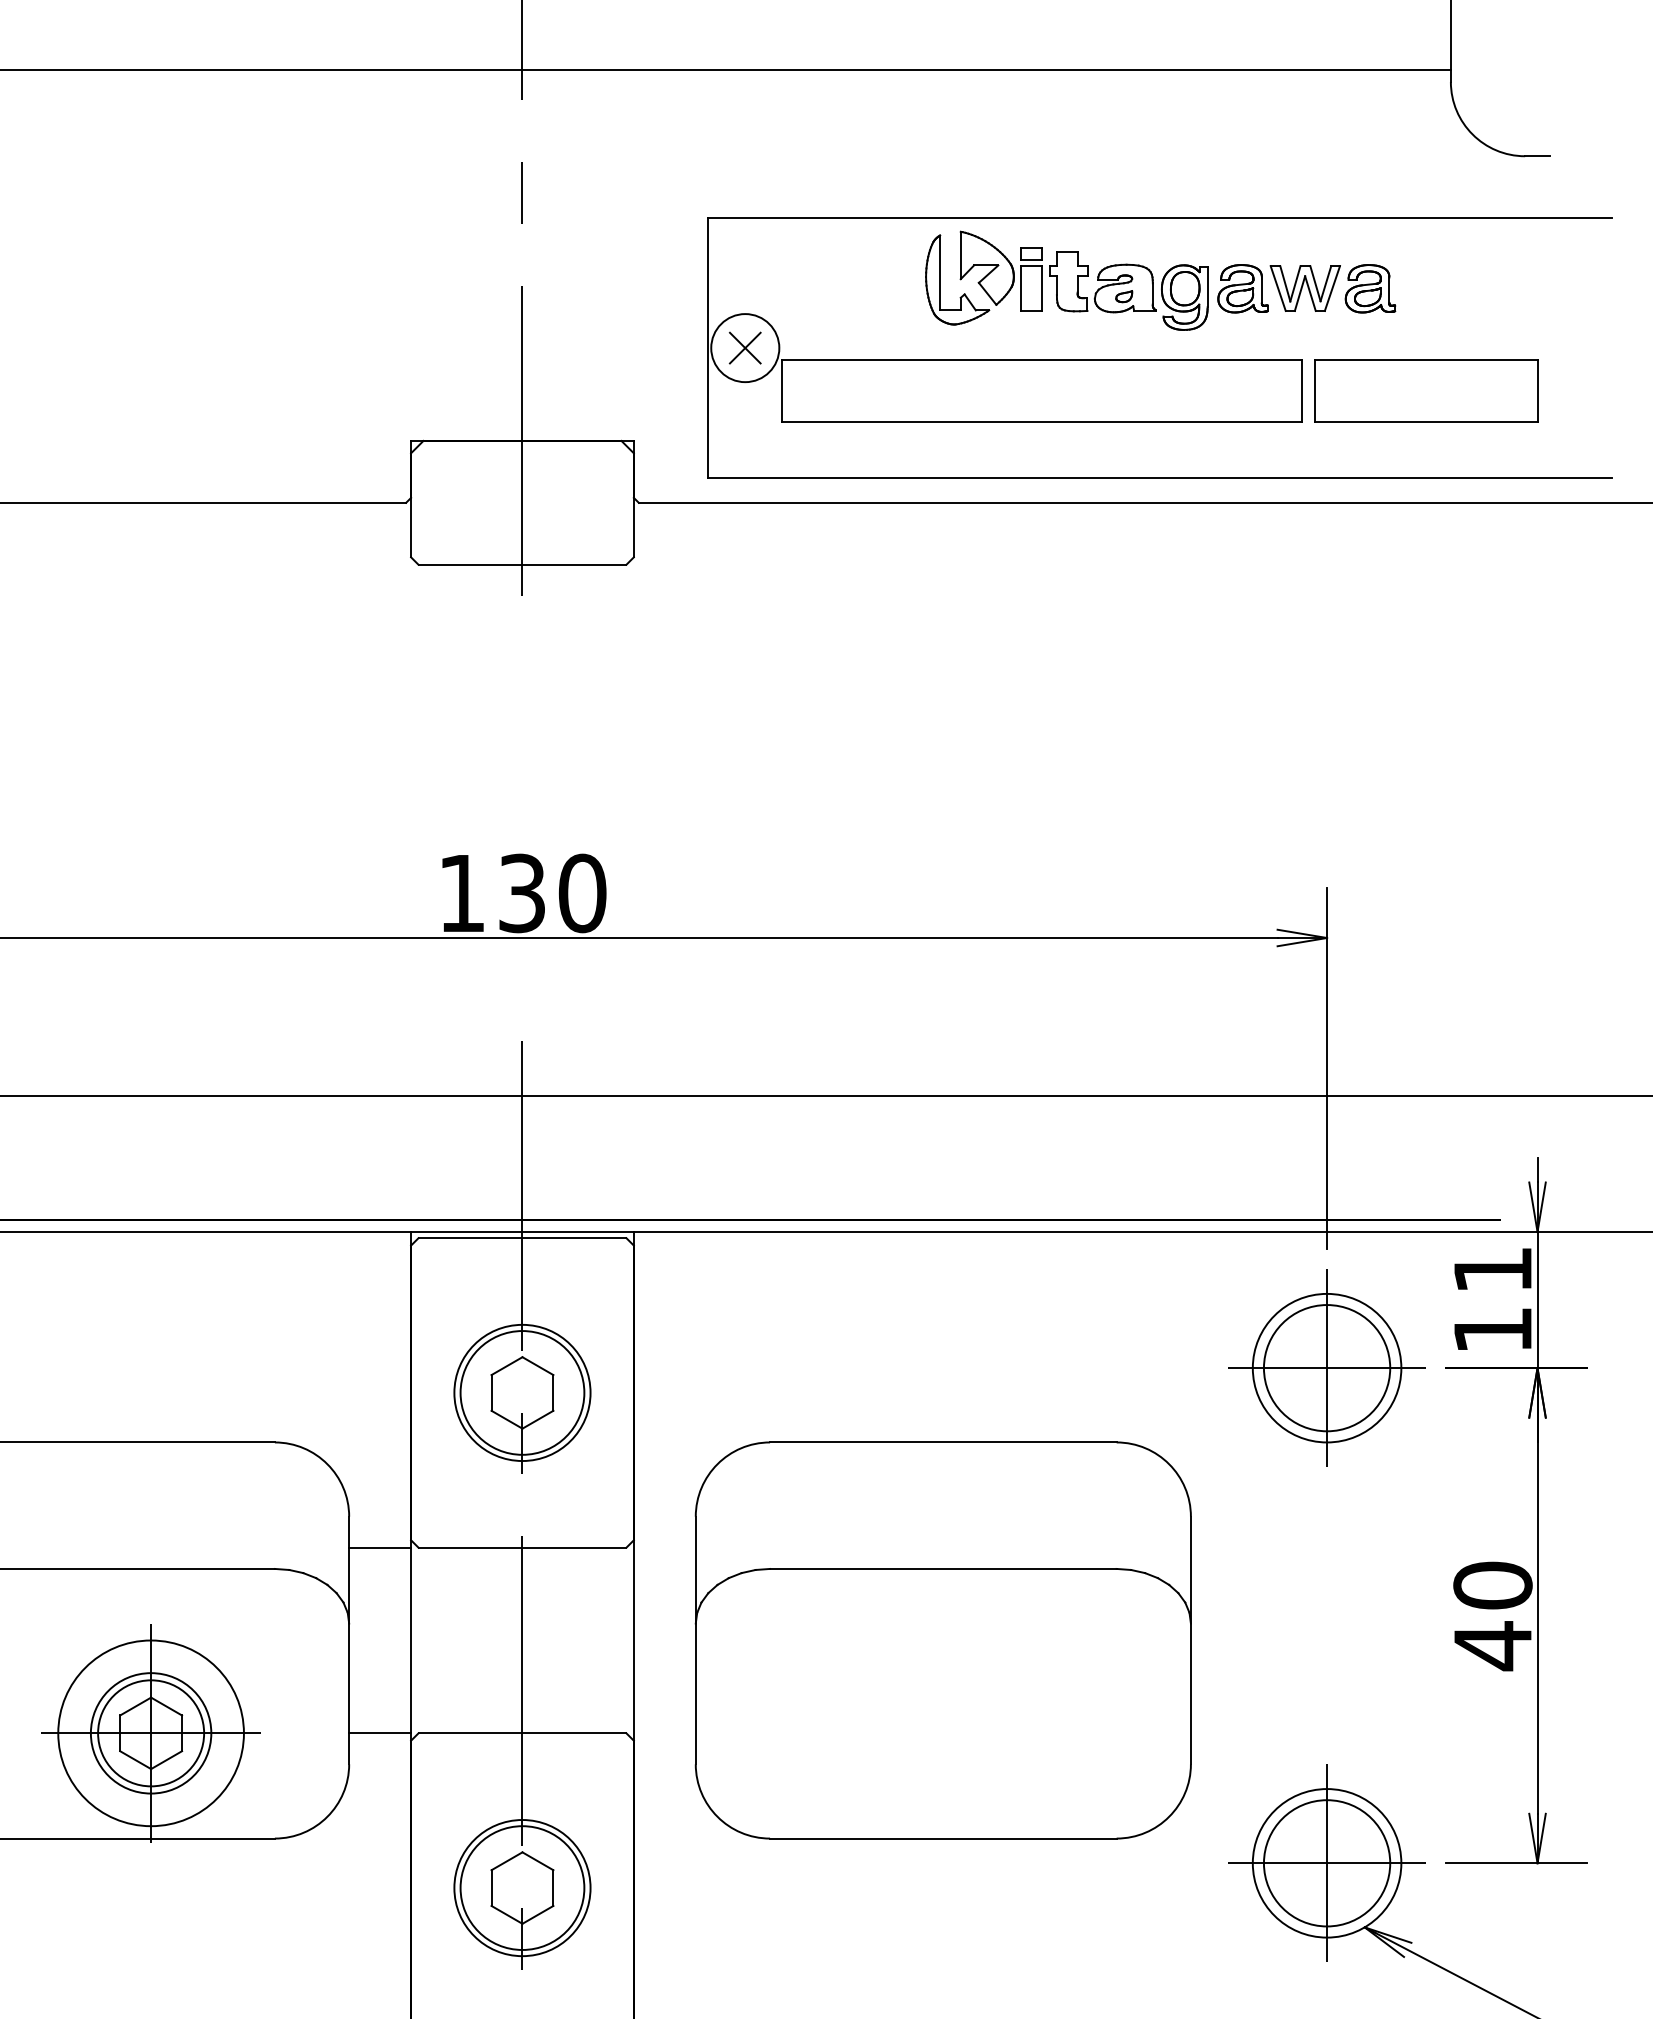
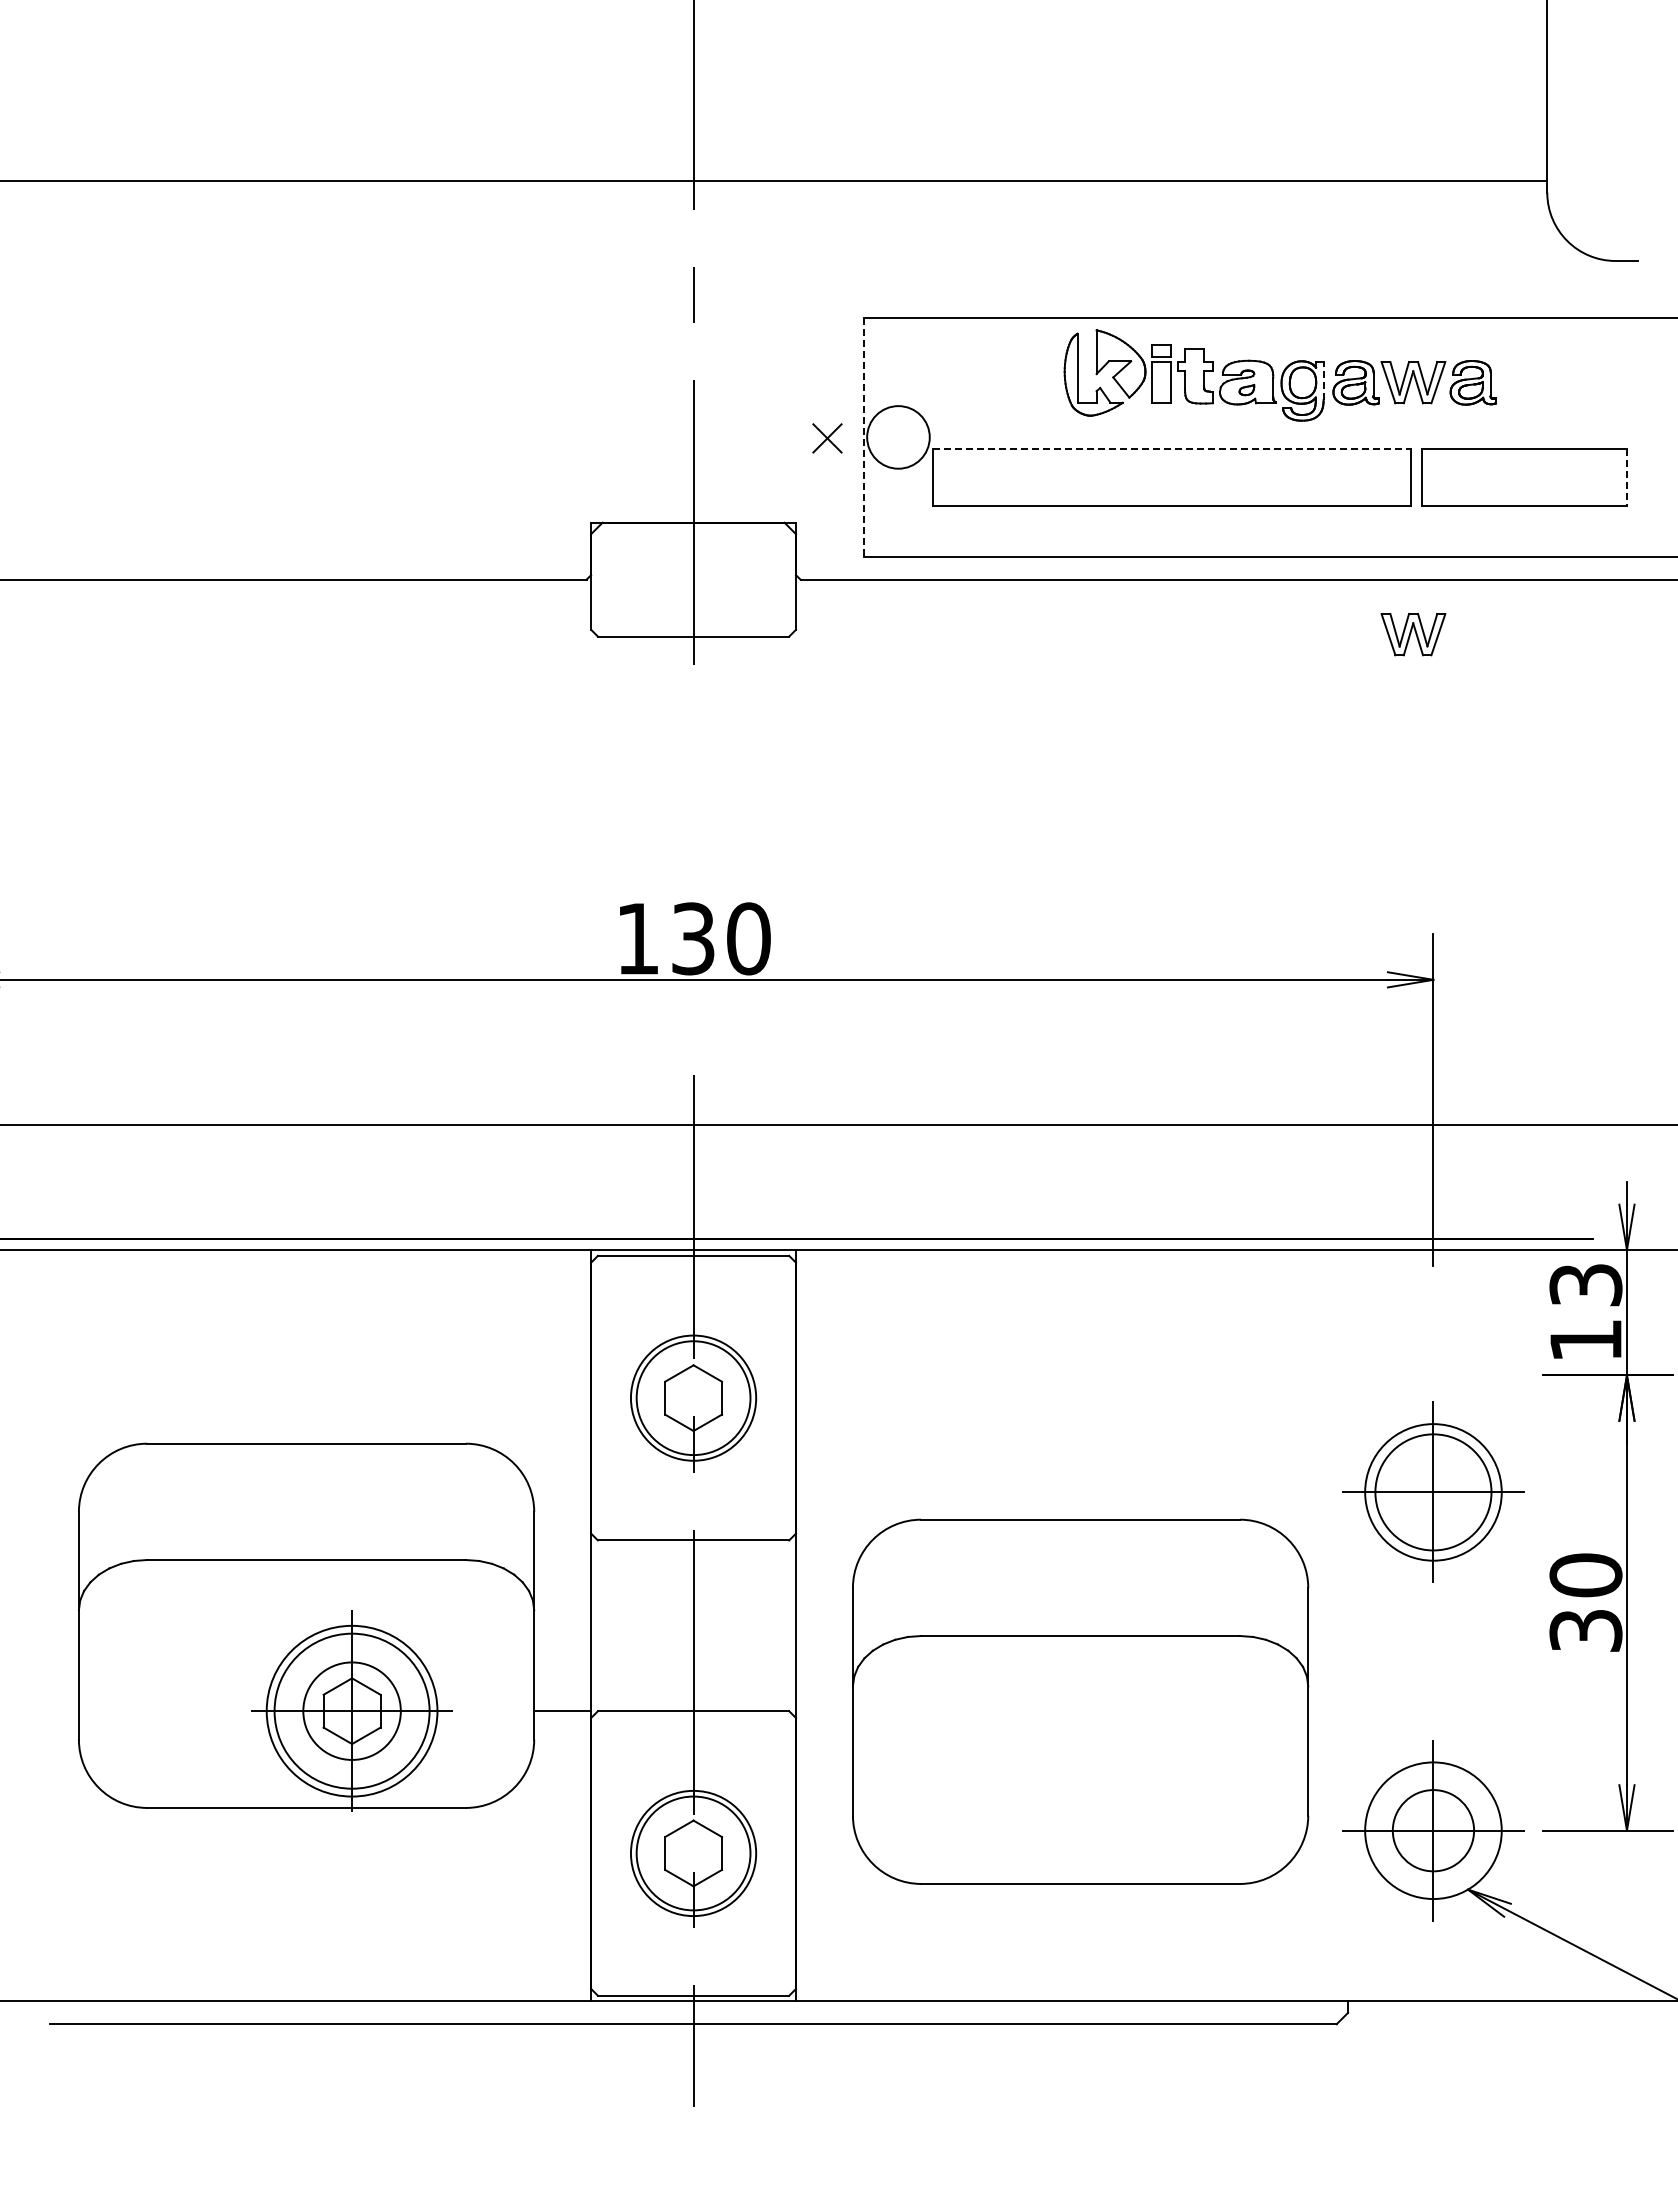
line: (1207, 287) -> (1323, 381), solid -> dashed
line: (708, 348) -> (864, 437), solid -> dashed
part: (745, 348) -> (827, 438), moved
line: (1043, 360) -> (1172, 448), solid -> dashed
line: (1537, 391) -> (1626, 477), solid -> dashed
part: (1305, 562) -> (1413, 634), added
text: (1492, 1270) -> (1585, 1285), 11 -> 13
part: (1327, 1367) -> (1433, 1491), moved
line: (379, 1547) -> (562, 1540), removed
part: (943, 1640) -> (1080, 1701), moved
text: (1492, 1646) -> (1585, 1631), 40 -> 30
circle: (150, 1732) -> (351, 1710), size x1.4
circle: (1327, 1863) -> (1433, 1830), size x0.7

